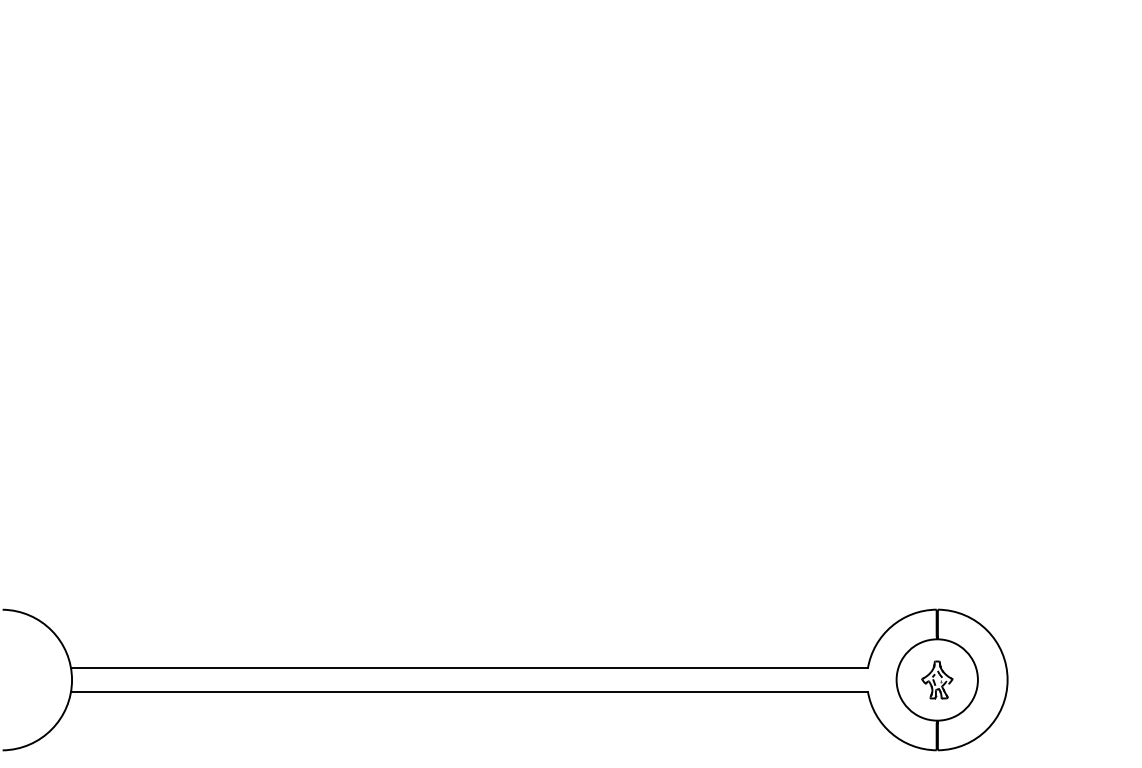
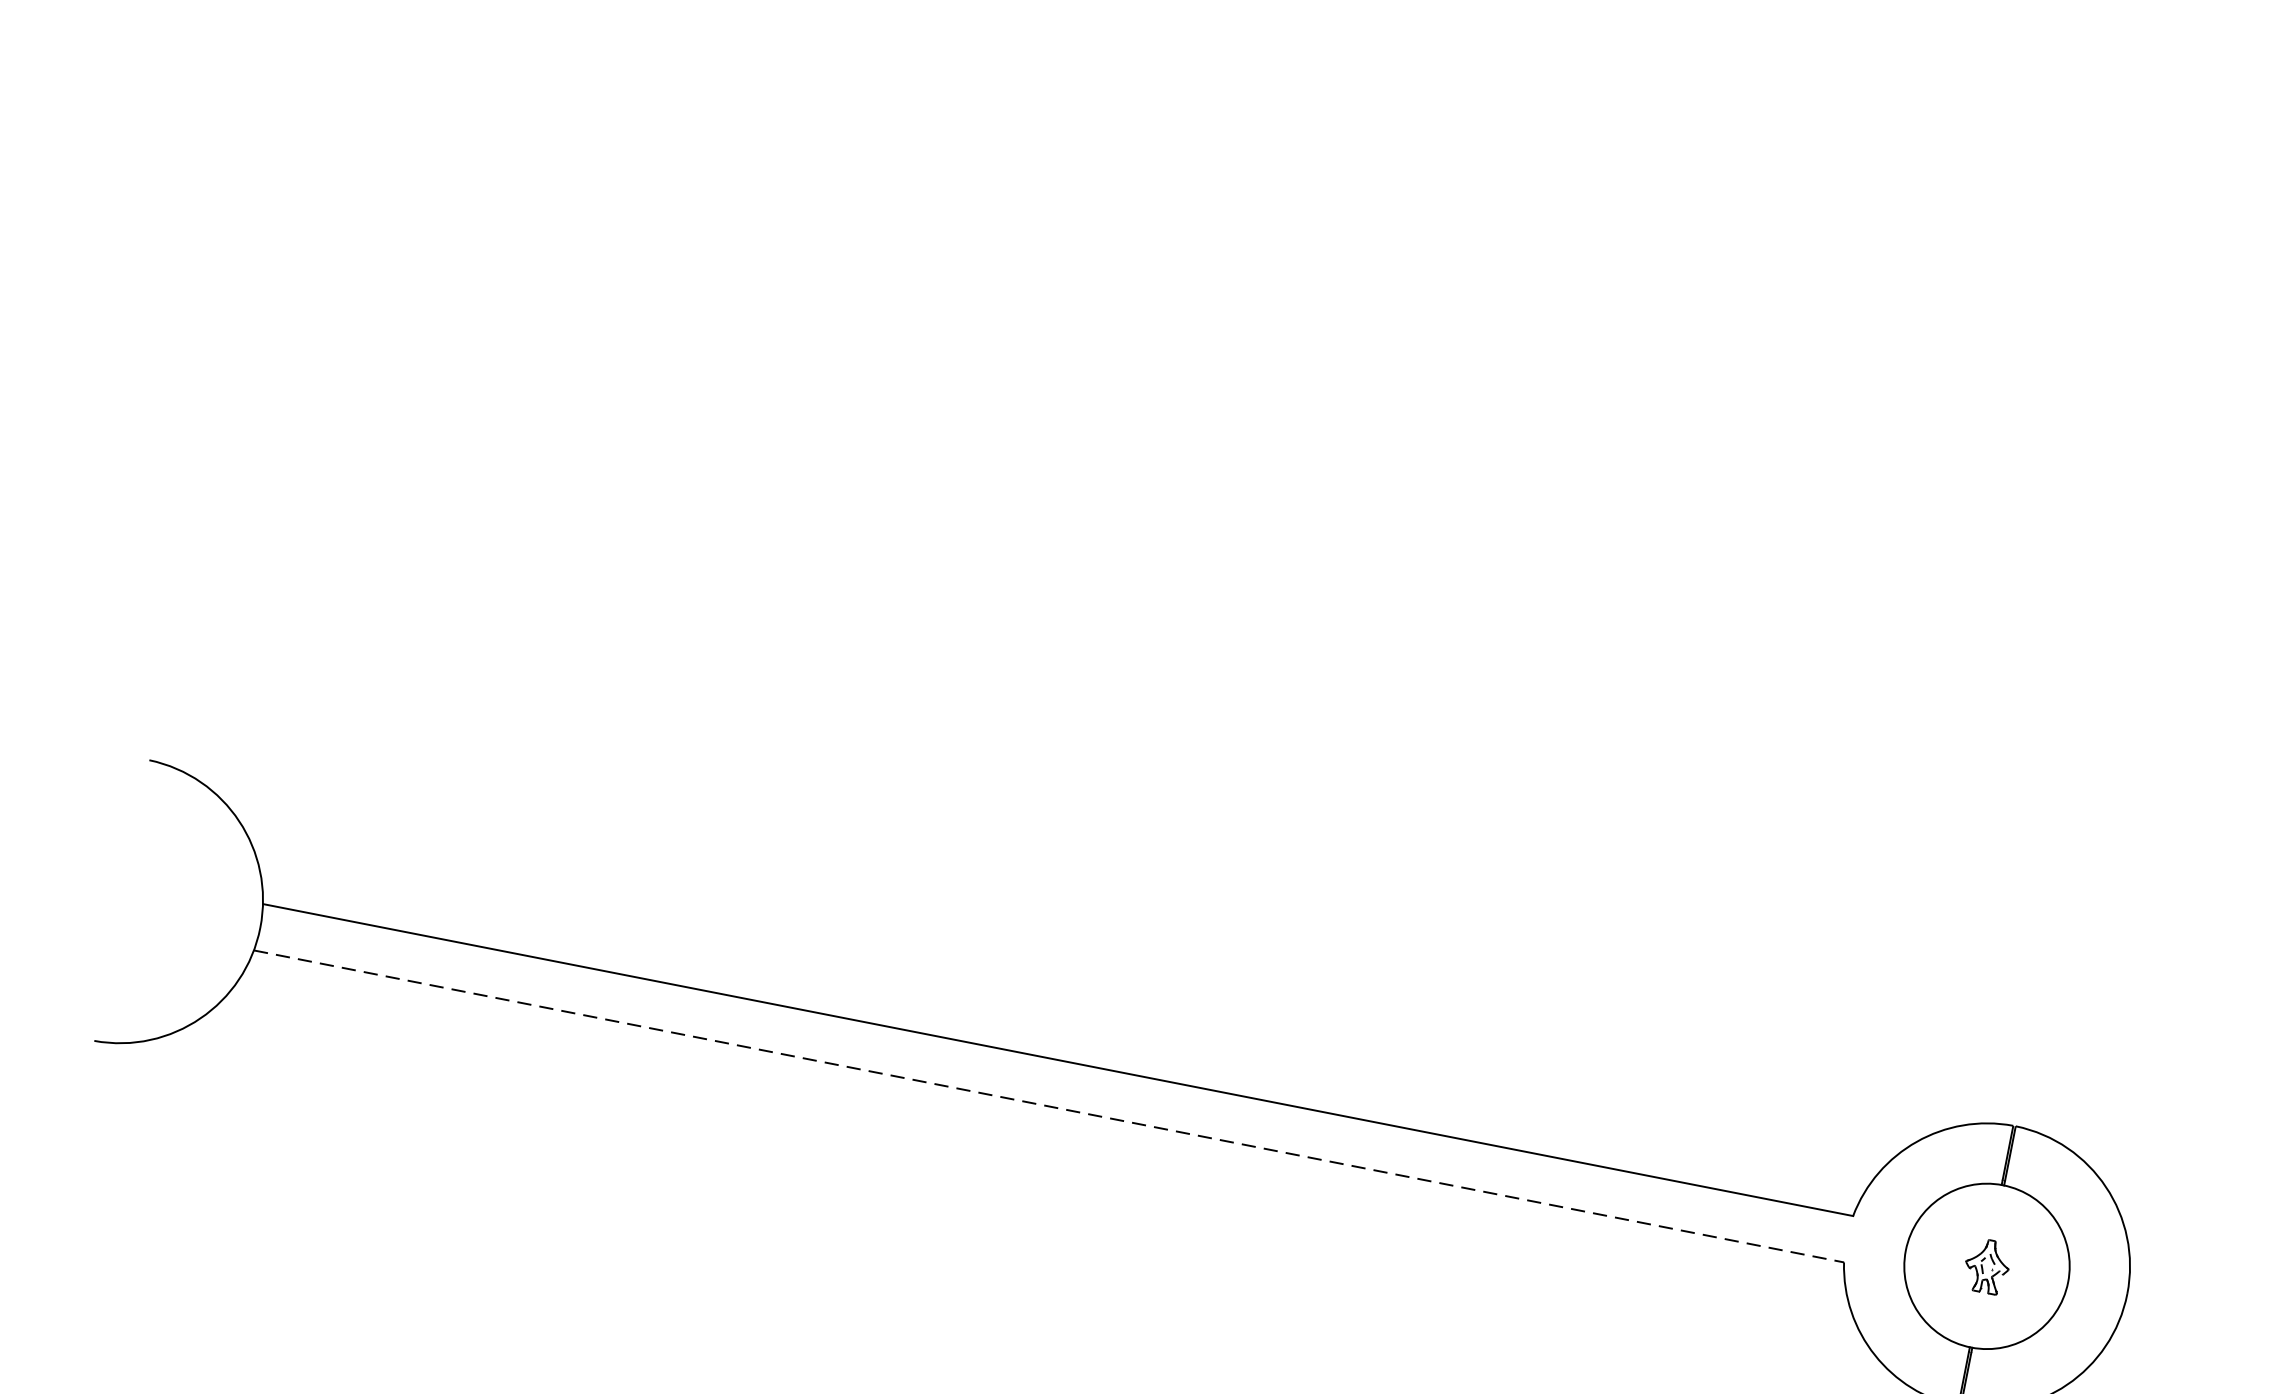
part: (937, 679) -> (1987, 1265), size x0.7
line: (470, 691) -> (1051, 1106), solid -> dashed

